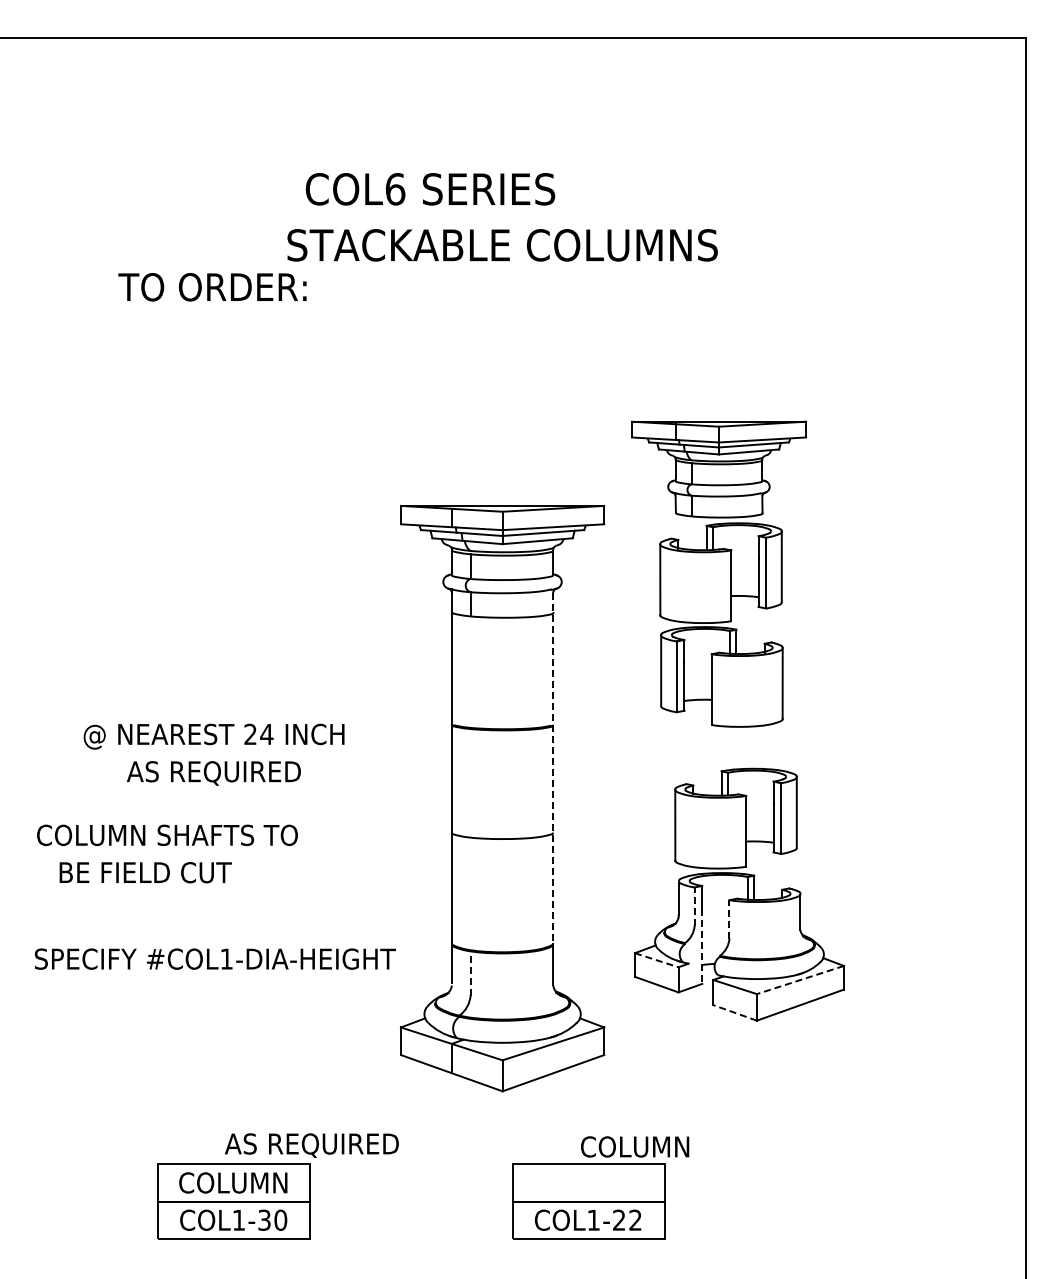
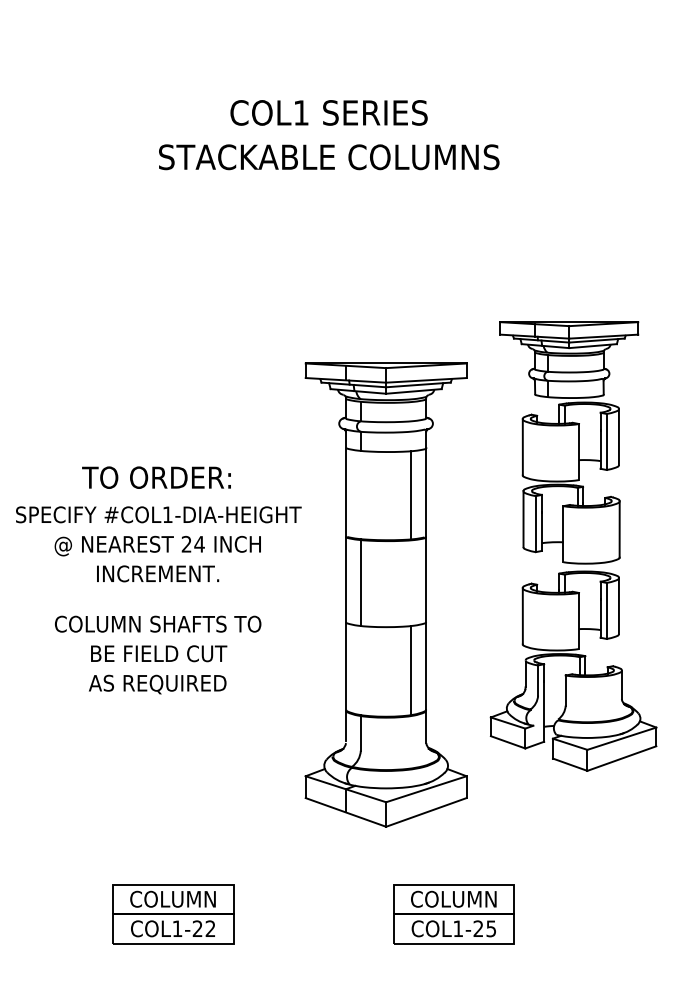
text: (395, 189) -> (301, 113), COL6 -> COL1
text: (502, 245) -> (329, 157), moved
text: (212, 287) -> (156, 477), moved
part: (718, 573) -> (568, 442), moved
line: (534, 670) -> (411, 493), added
line: (553, 768) -> (426, 571), dashed -> solid
text: (213, 773) -> (157, 575), AS REQUIRED -> INCREMENT.
line: (470, 782) -> (360, 582), added
text: (167, 835) -> (158, 624), moved
text: (145, 872) -> (158, 653), moved
line: (534, 893) -> (411, 670), added
line: (694, 906) -> (538, 680), dashed -> solid
line: (729, 919) -> (565, 690), dashed -> solid
line: (702, 946) -> (544, 712), dashed -> solid
text: (215, 958) -> (158, 514), moved
line: (656, 960) -> (507, 723), dashed -> solid
line: (470, 973) -> (360, 733), dashed -> solid
line: (800, 980) -> (621, 739), dashed -> solid
line: (734, 1012) -> (569, 764), dashed -> solid
text: (311, 1145) -> (157, 684), moved
text: (635, 1146) -> (454, 898), moved
text: (272, 1219) -> (204, 928), COL1-30 -> COL1-22
text: (635, 1219) -> (491, 928), COL1-22 -> COL1-25

